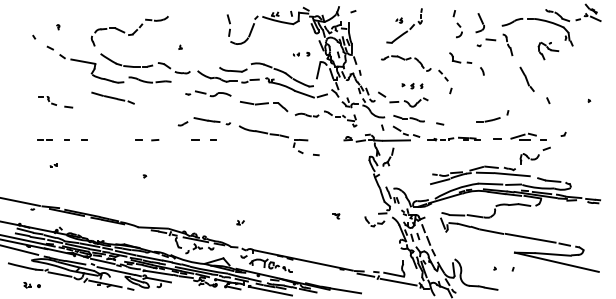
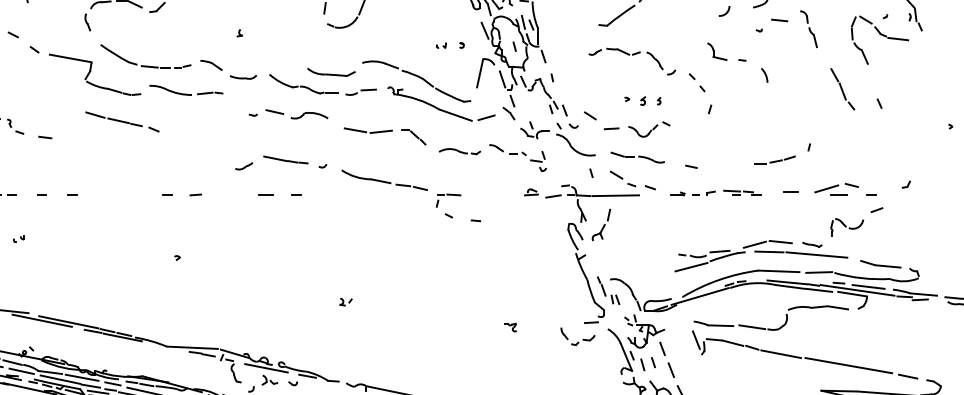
part: (548, 50) -> (879, 38), size x1.67
line: (548, 100) -> (879, 103), moved
part: (240, 222) -> (345, 301), moved

